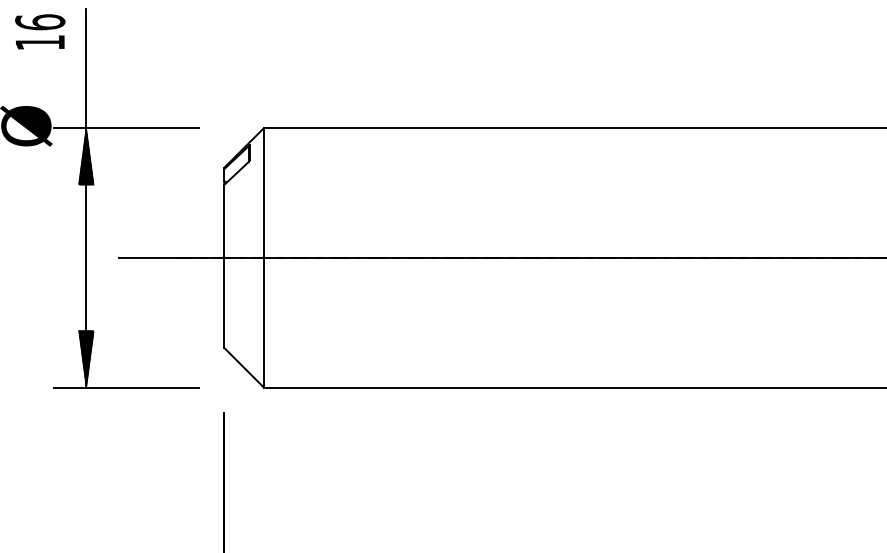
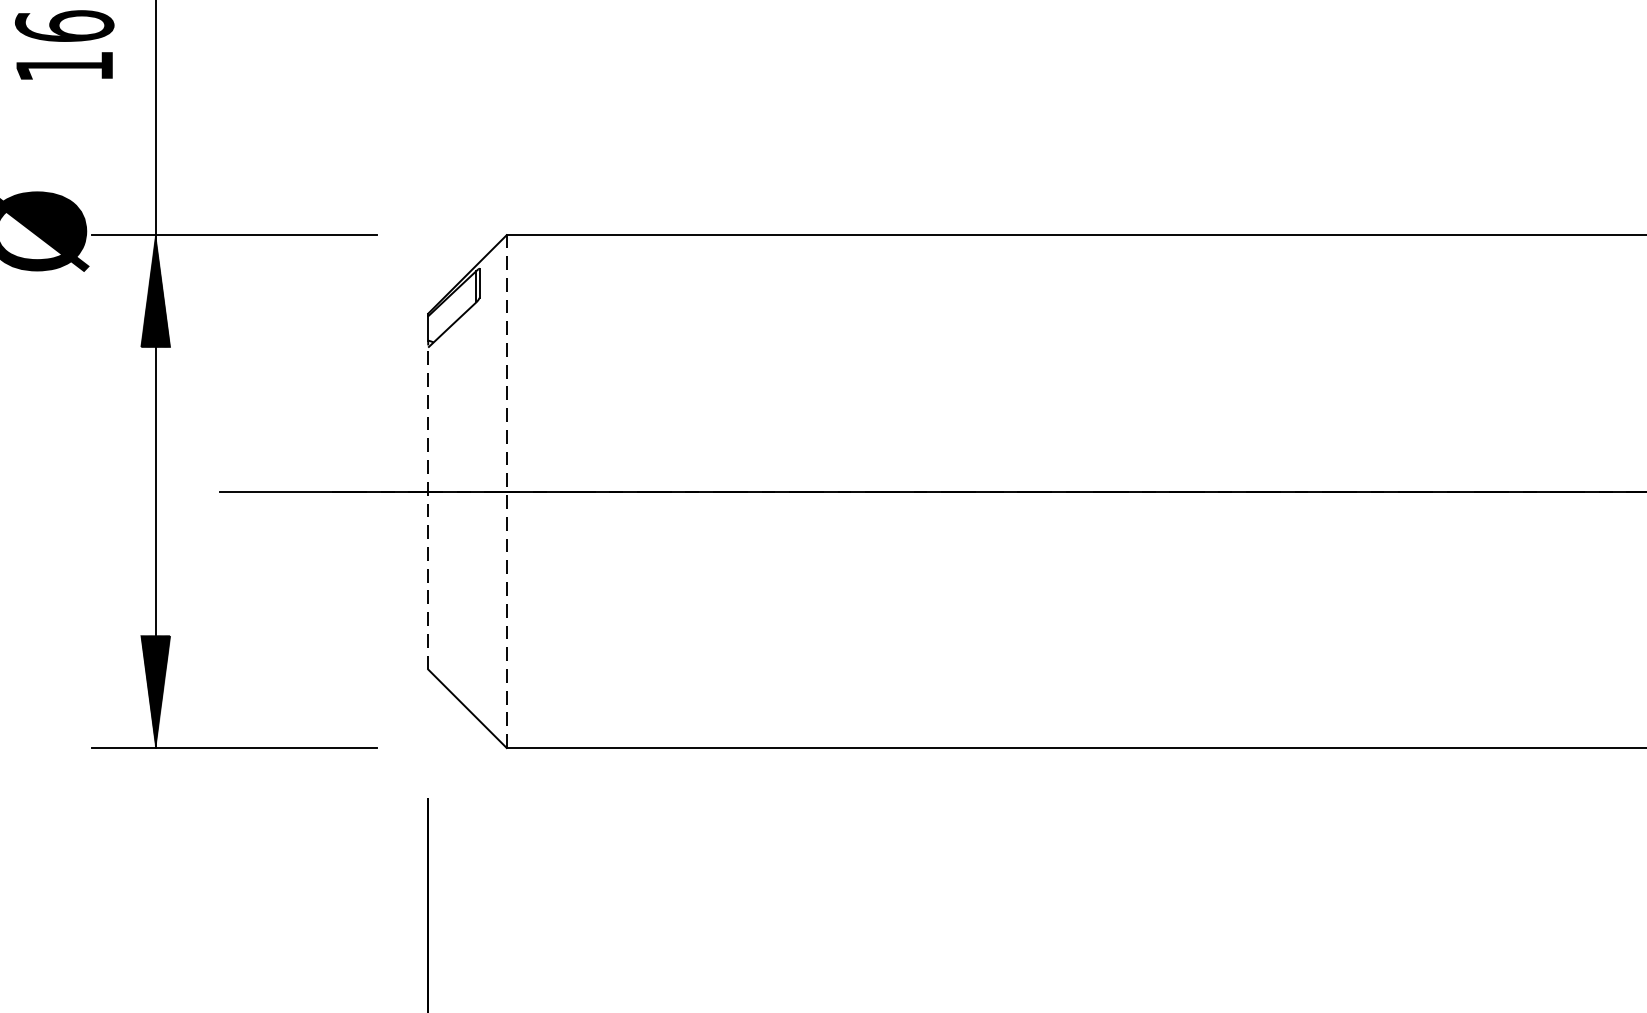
line: (264, 257) -> (507, 490), solid -> dashed
line: (224, 265) -> (428, 506), solid -> dashed

